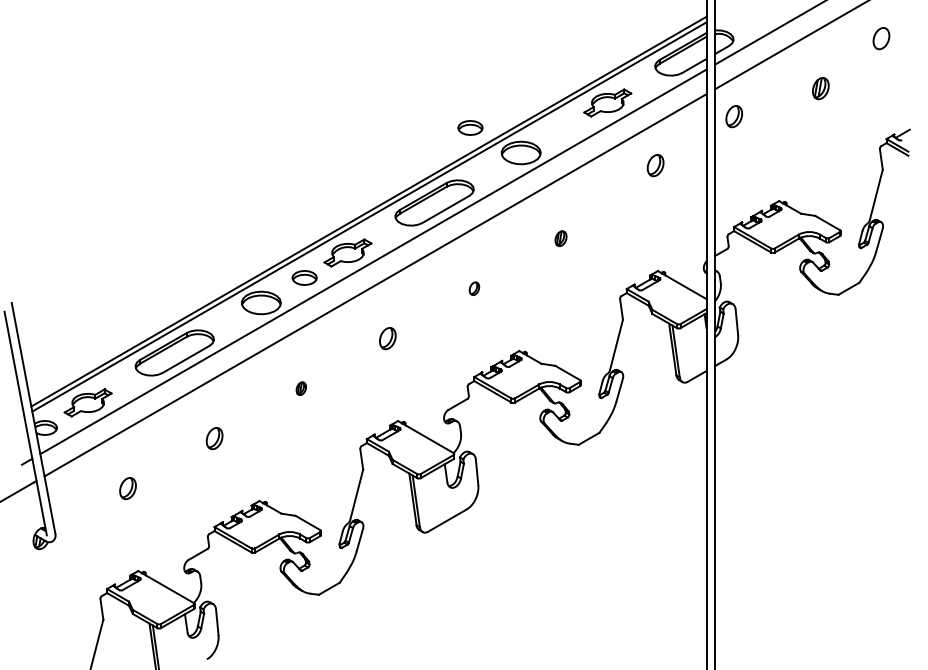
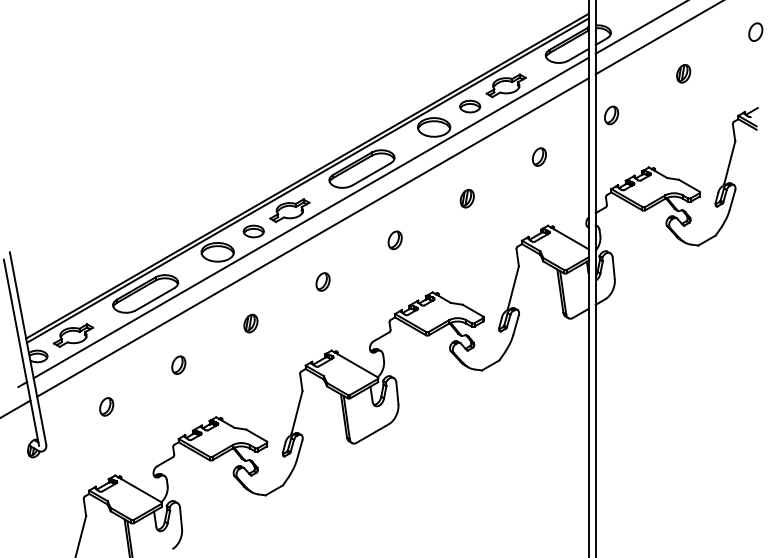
part: (881, 38) -> (755, 32), moved
part: (734, 116) -> (611, 115), moved
part: (470, 127) -> (470, 106), moved
part: (655, 165) -> (539, 156), moved
part: (560, 238) -> (466, 198), size x1.43
part: (474, 288) -> (395, 240), size x1.67
part: (301, 388) -> (251, 323), size x1.67

